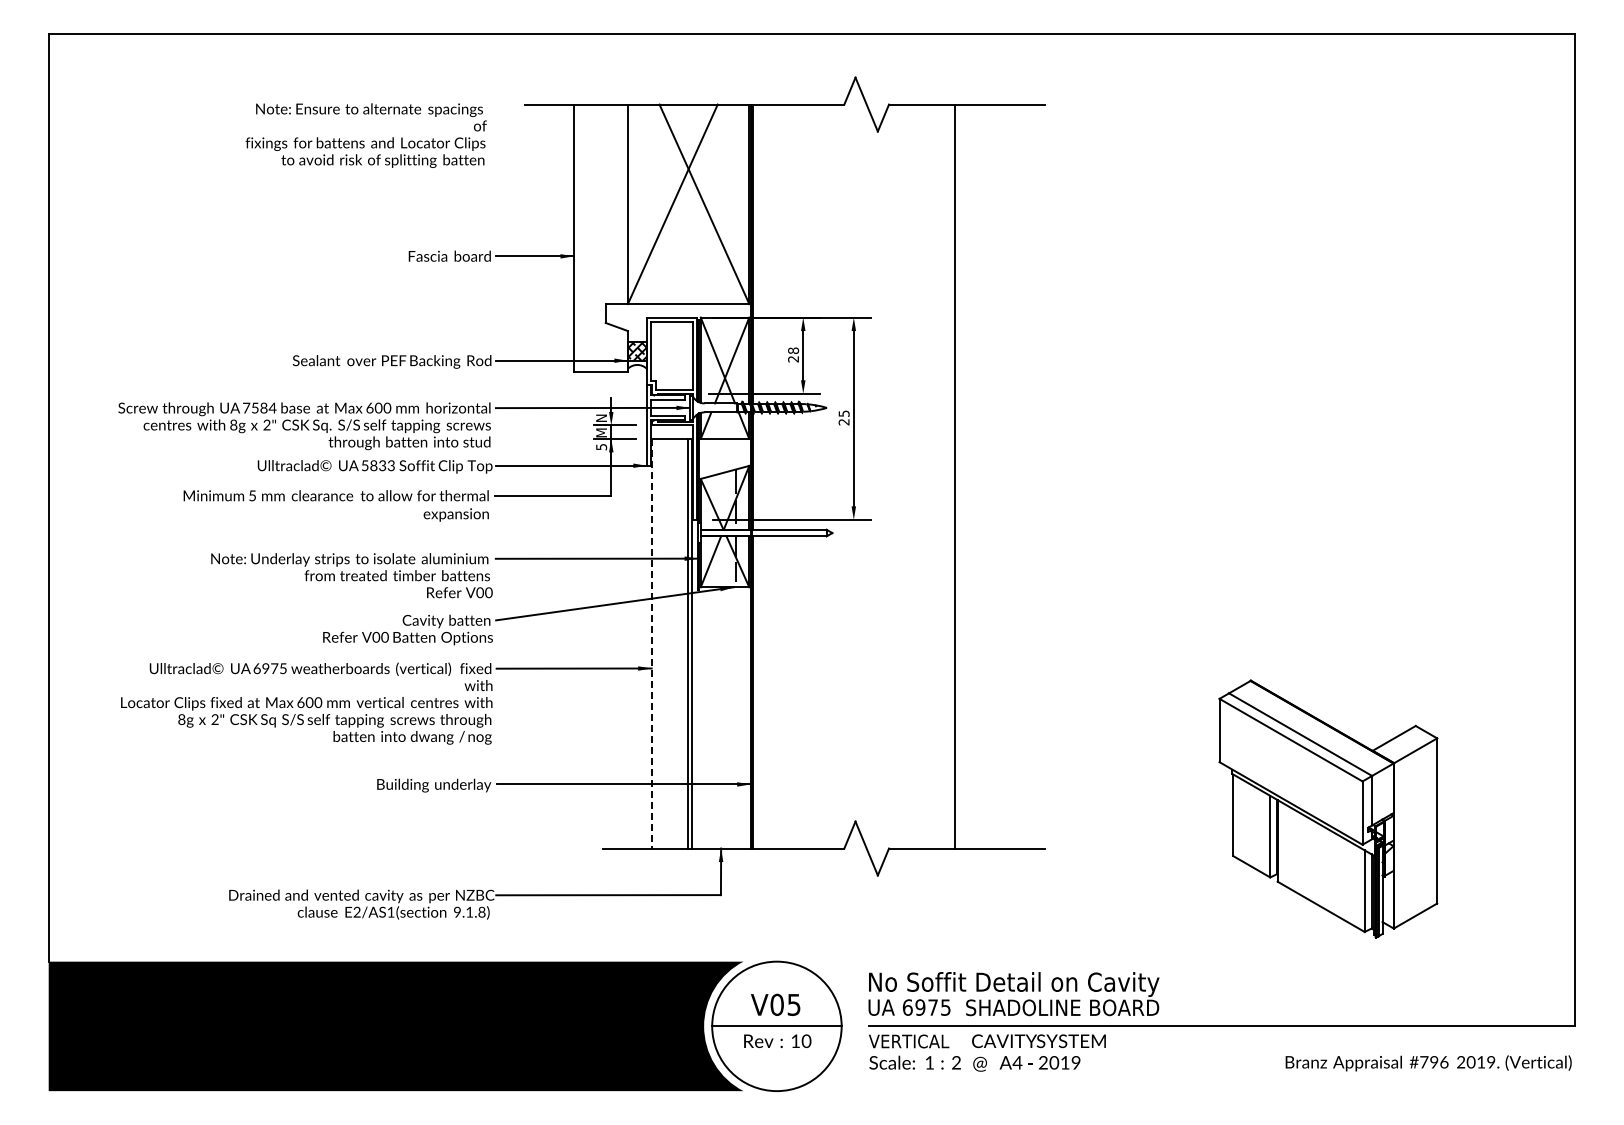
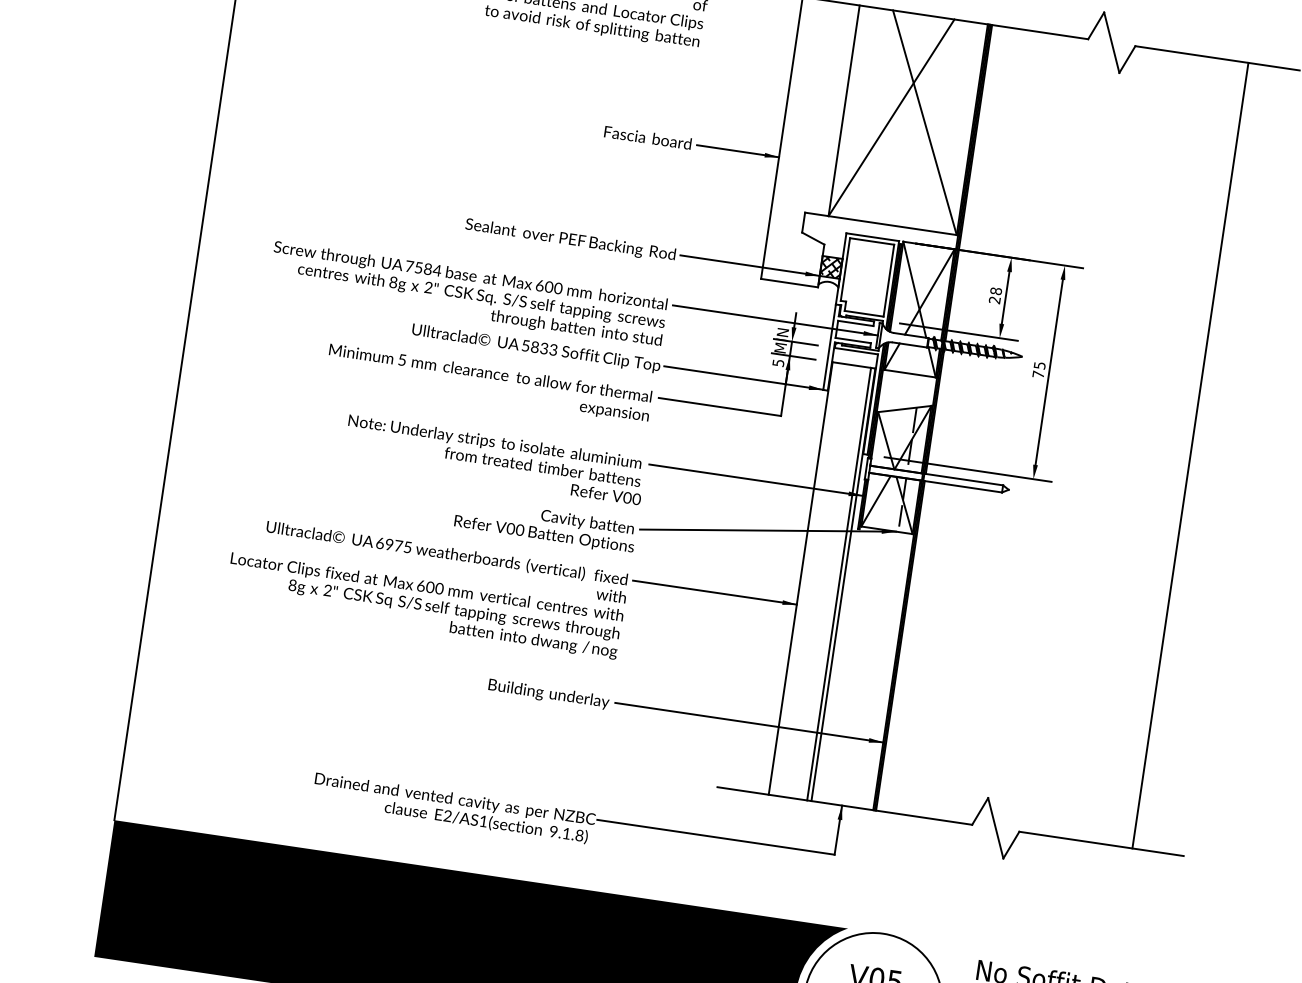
text: (843, 422) -> (1037, 374), 25 -> 75
line: (955, 476) -> (1190, 455), moved
line: (651, 643) -> (800, 578), dashed -> solid

